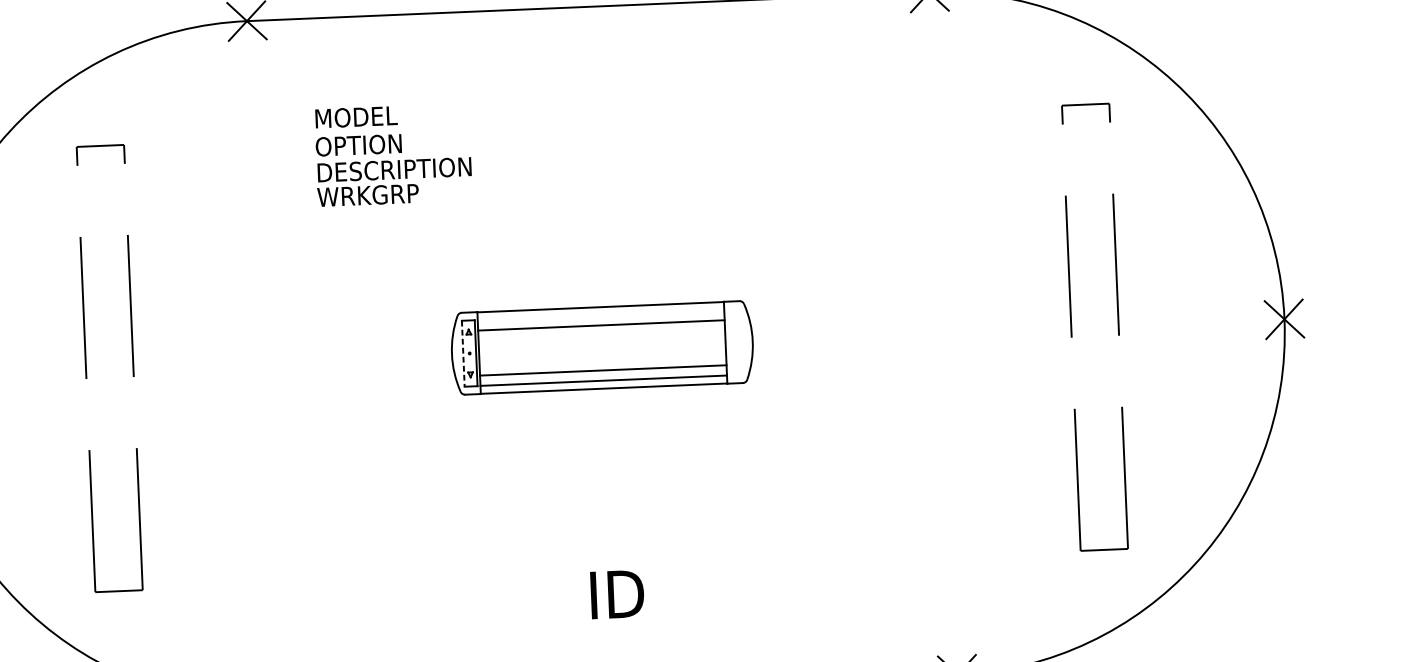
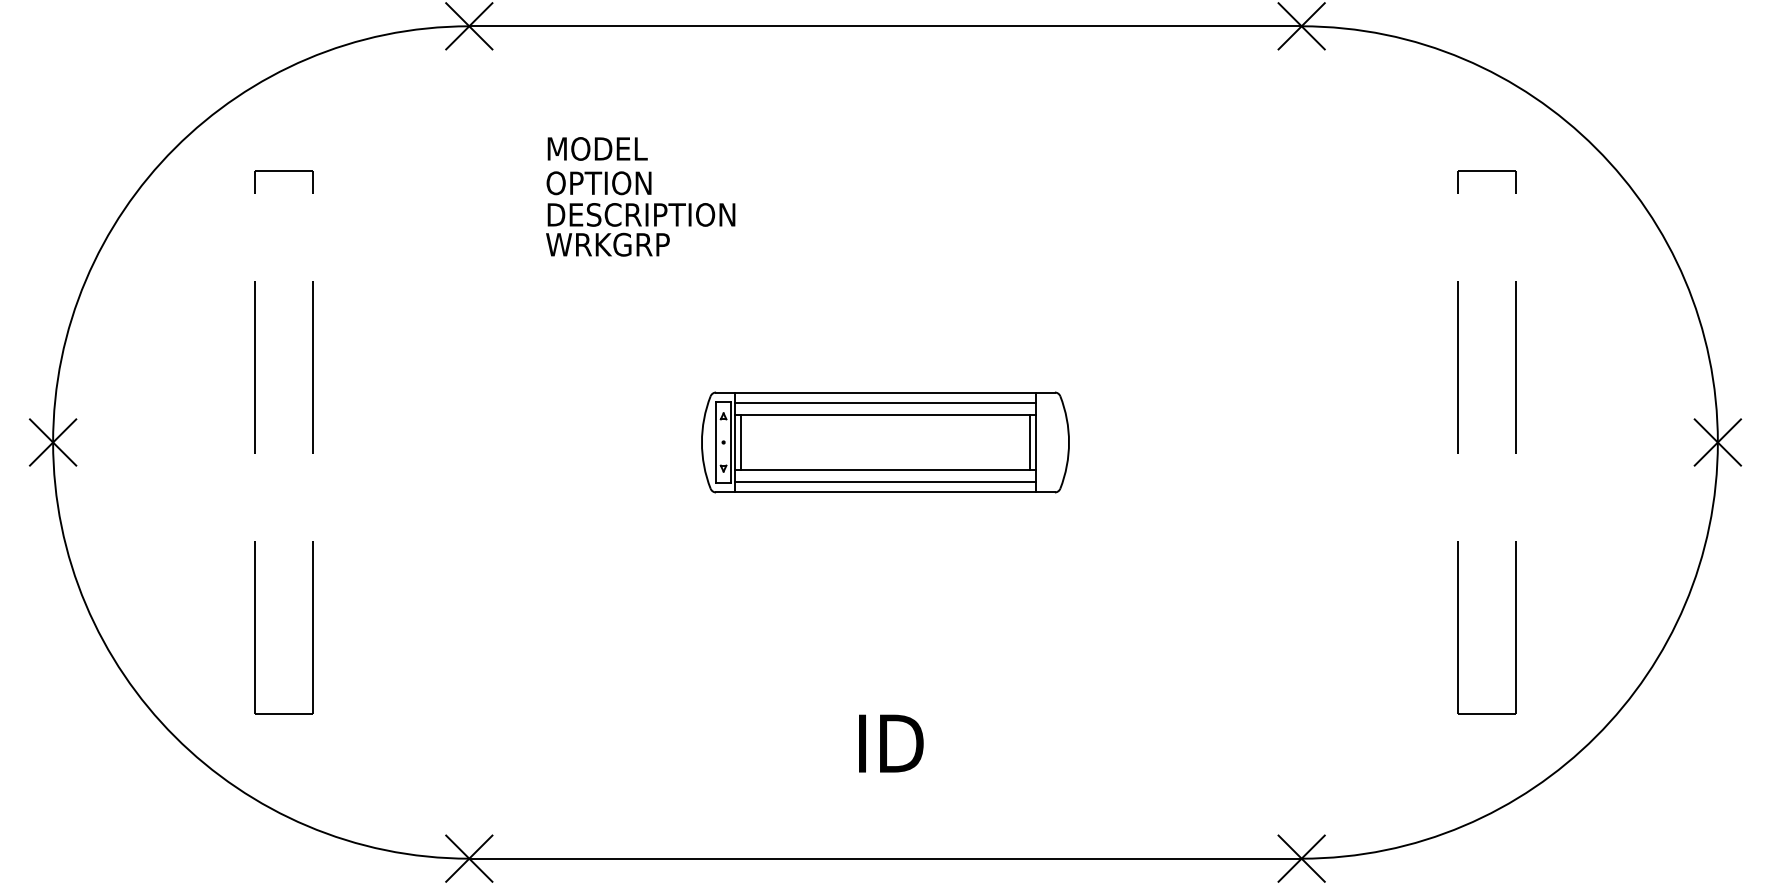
line: (601, 315) -> (885, 402), added
line: (721, 342) -> (1030, 442), added
line: (483, 352) -> (740, 442), added
line: (463, 353) -> (715, 442), dashed -> solid

